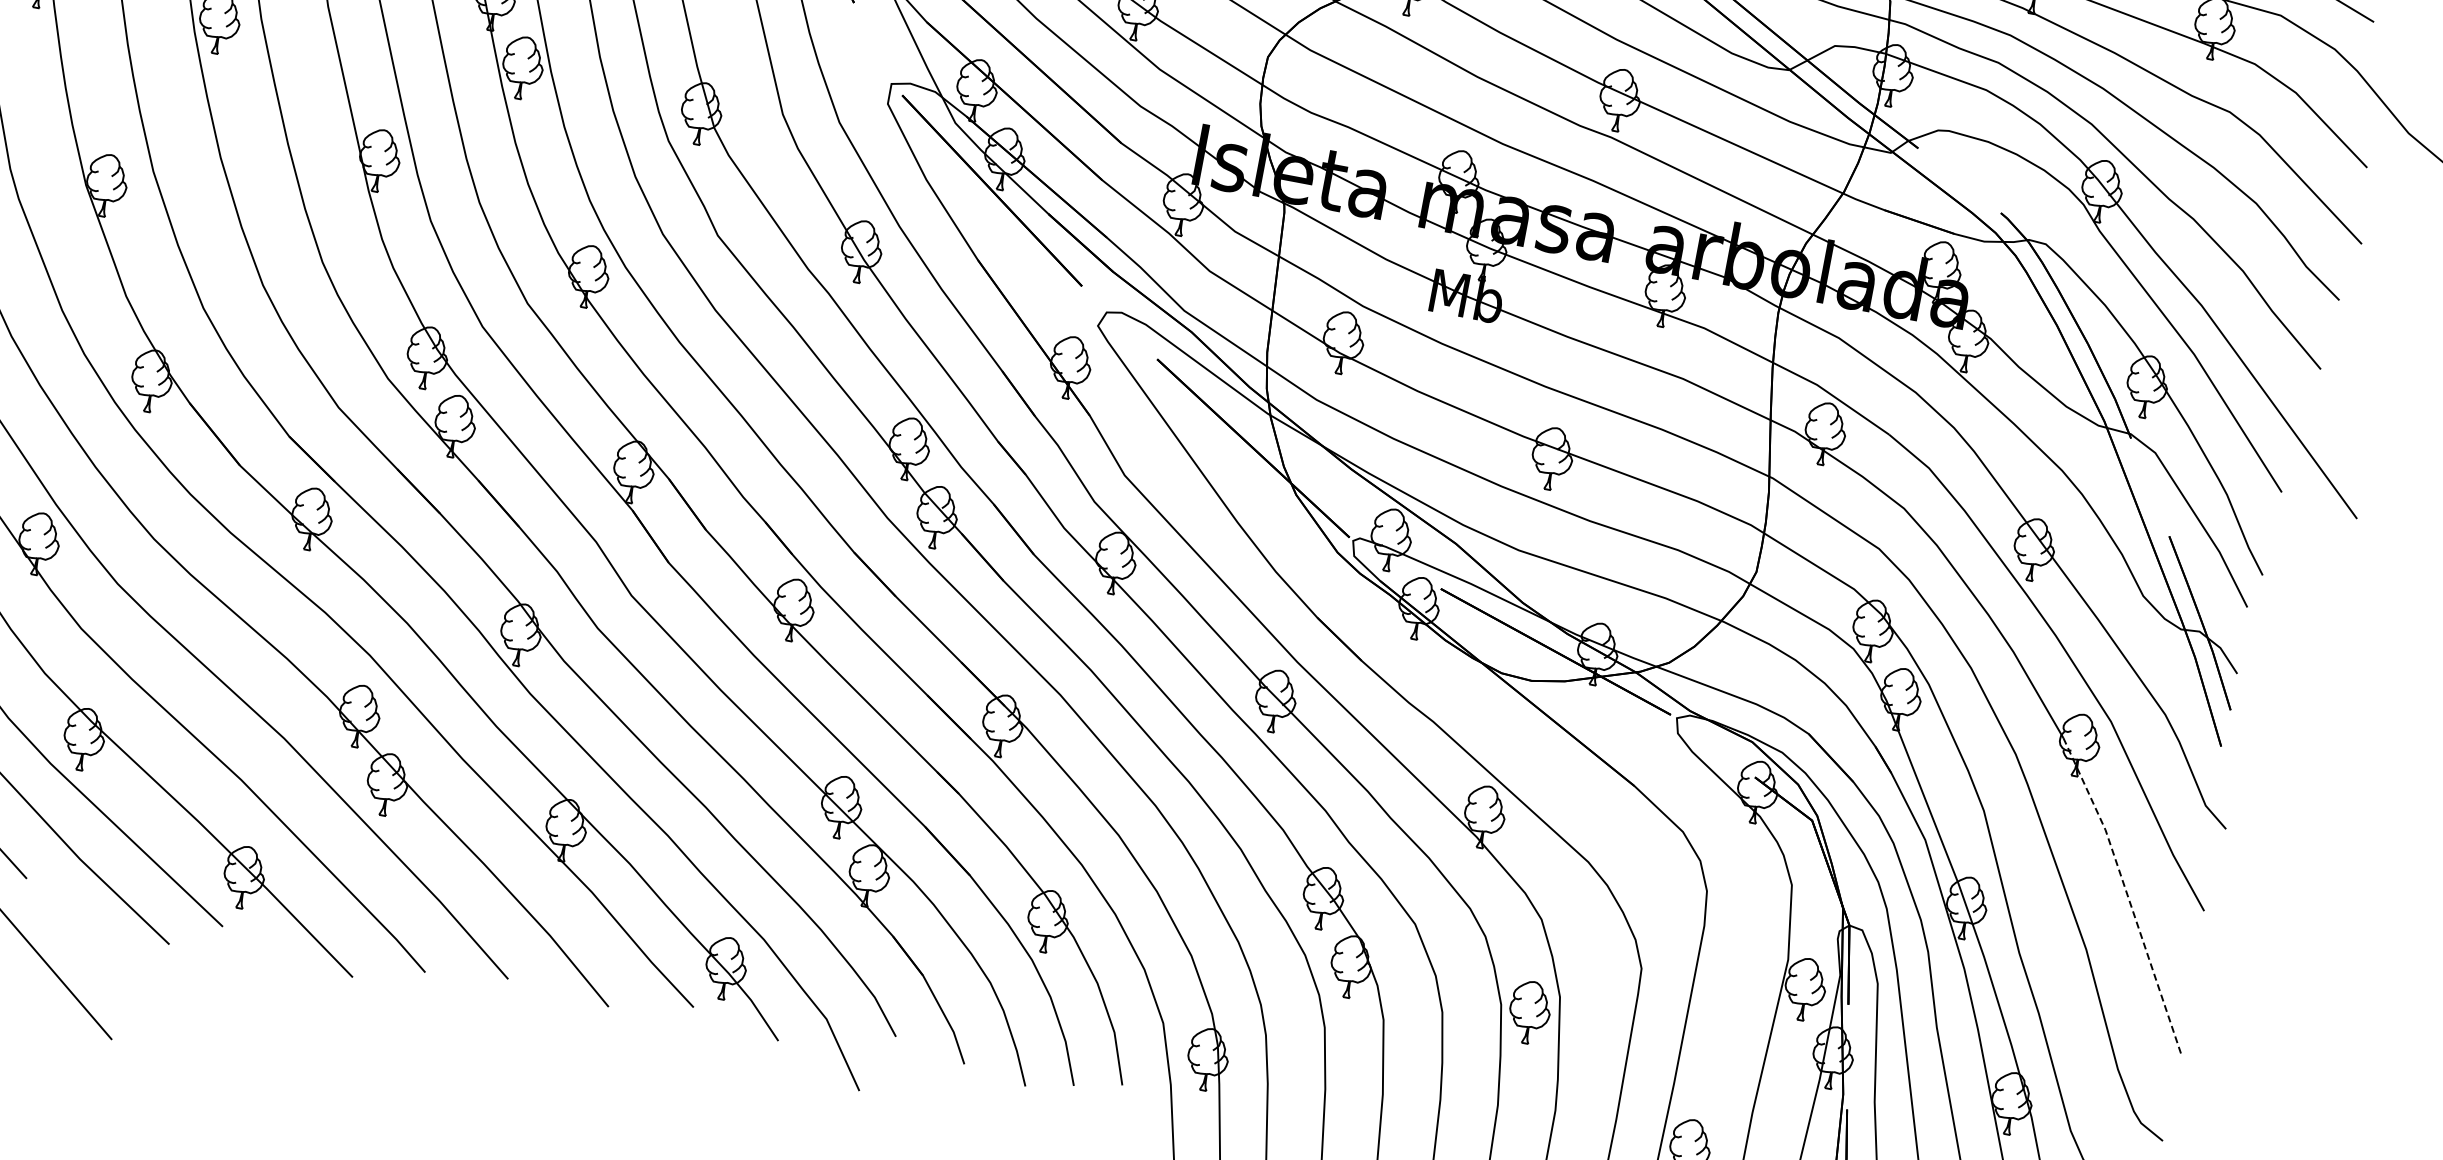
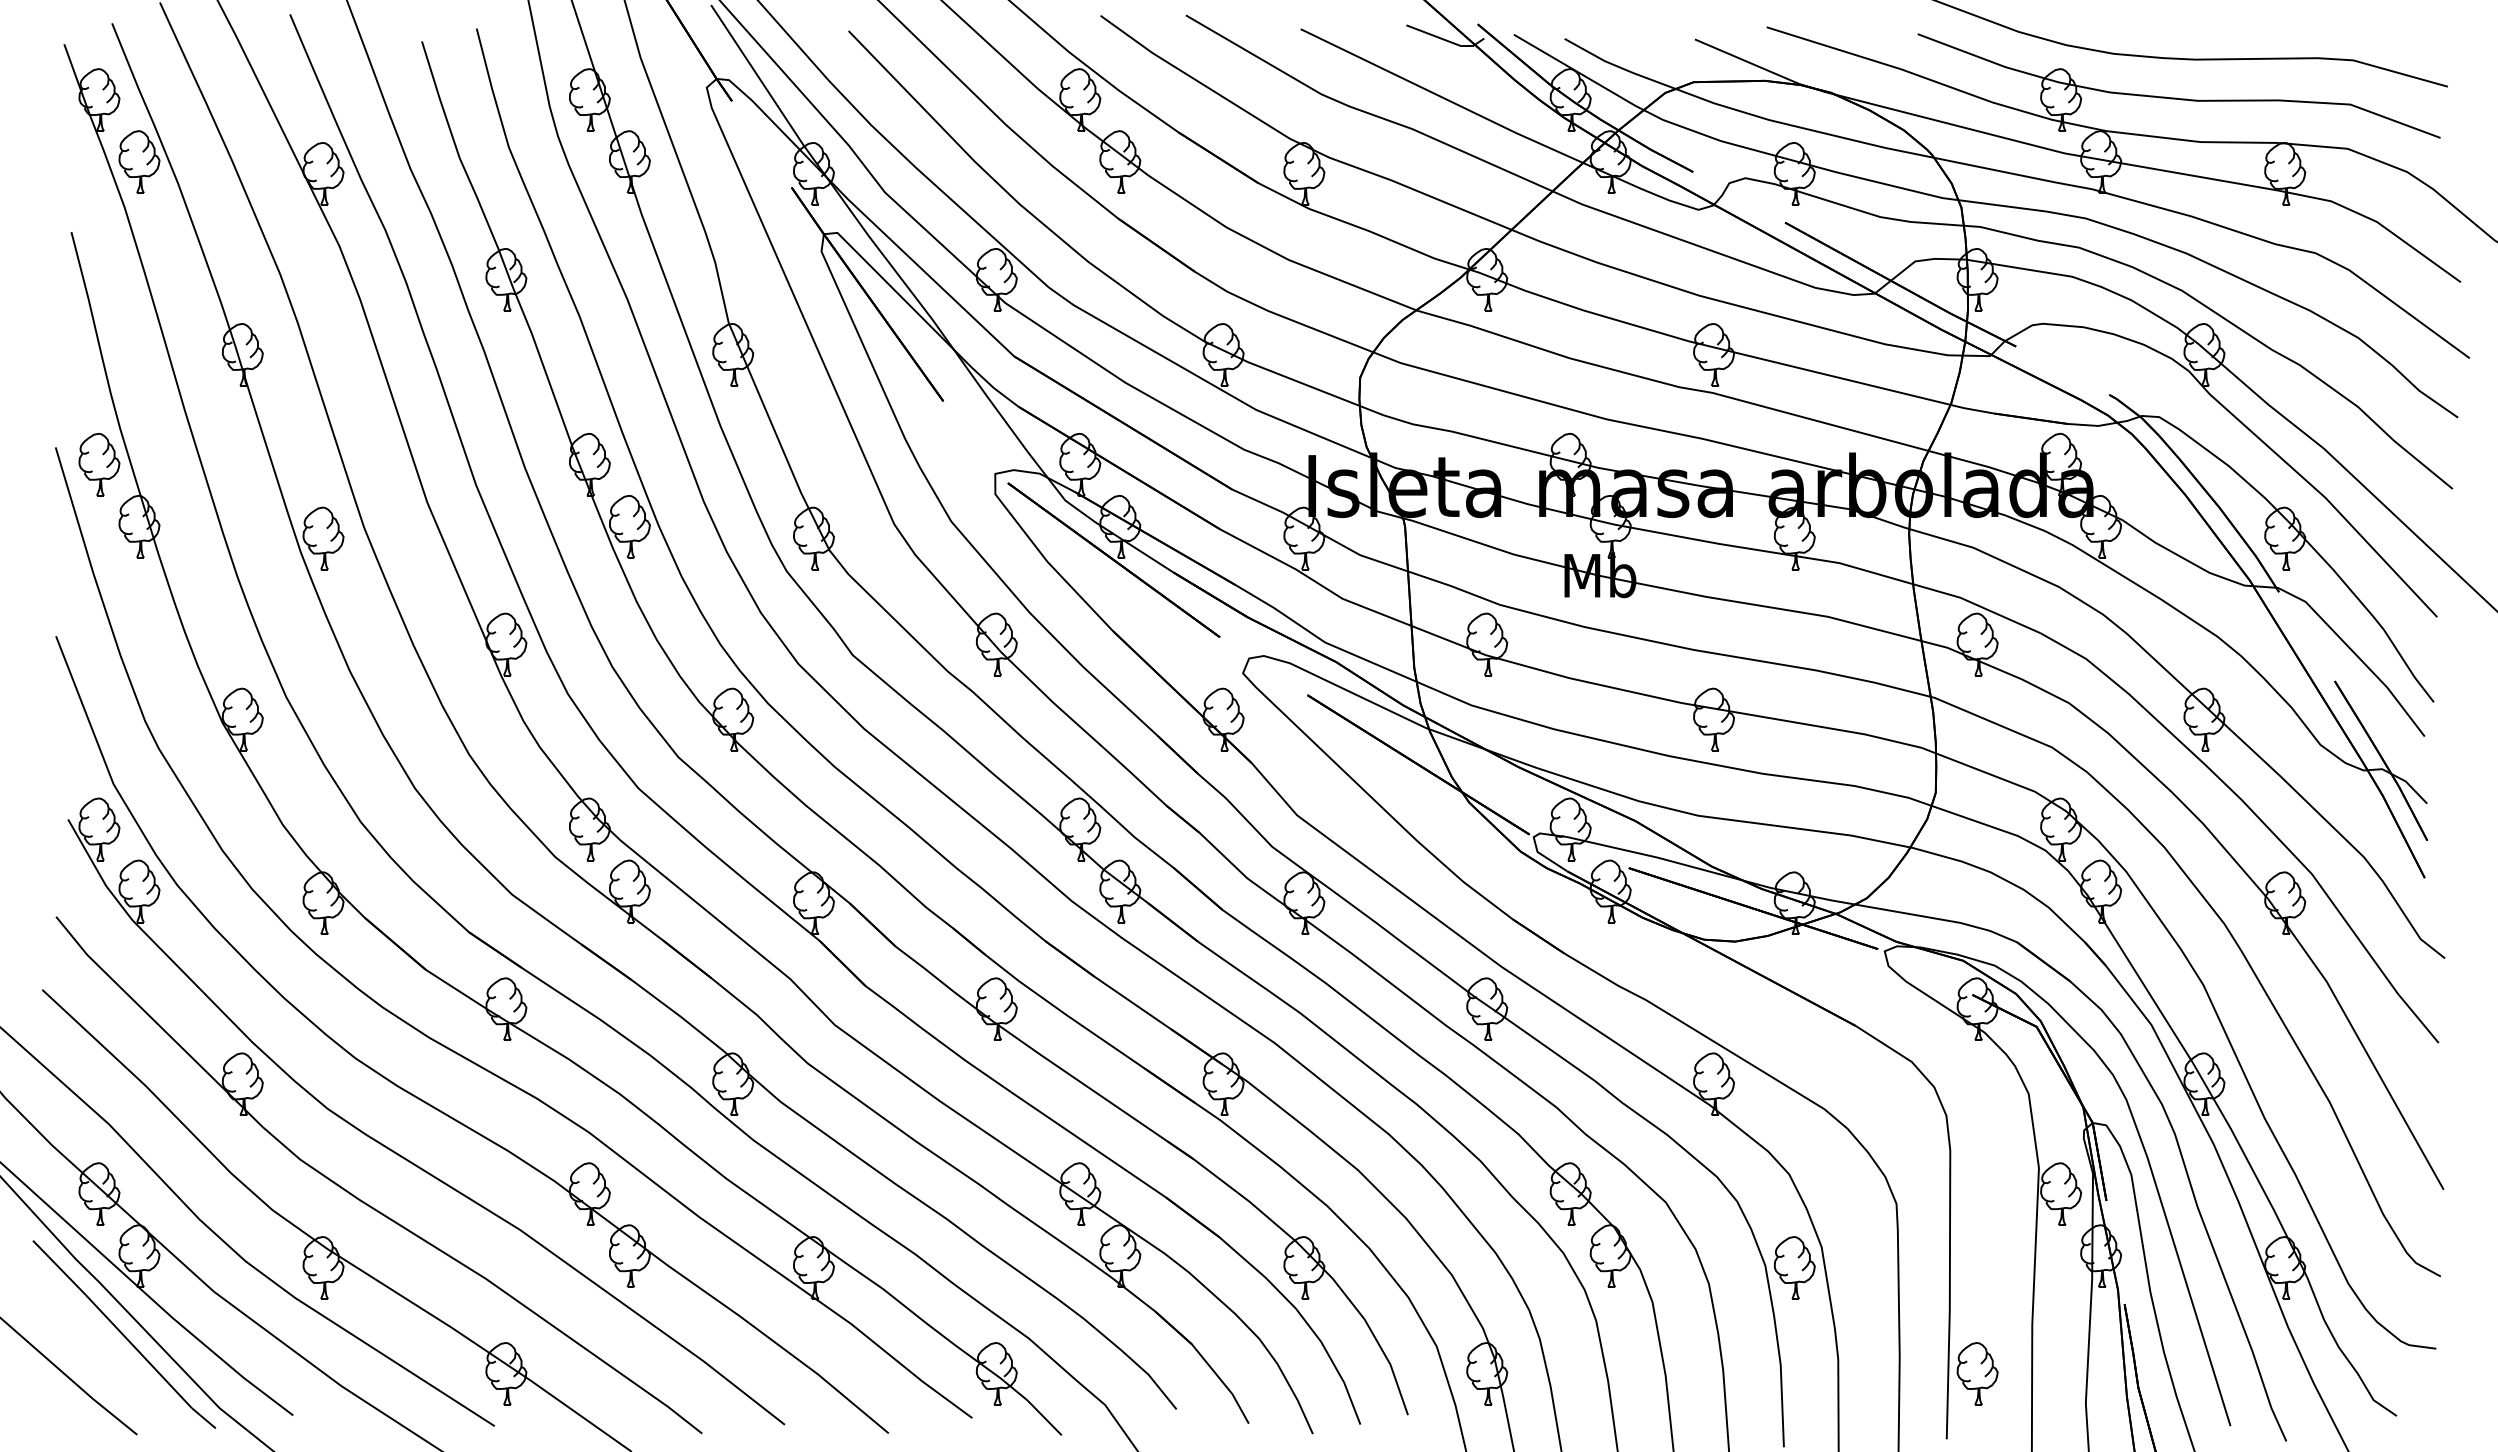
line: (2126, 893) -> (2359, 1040), dashed -> solid

